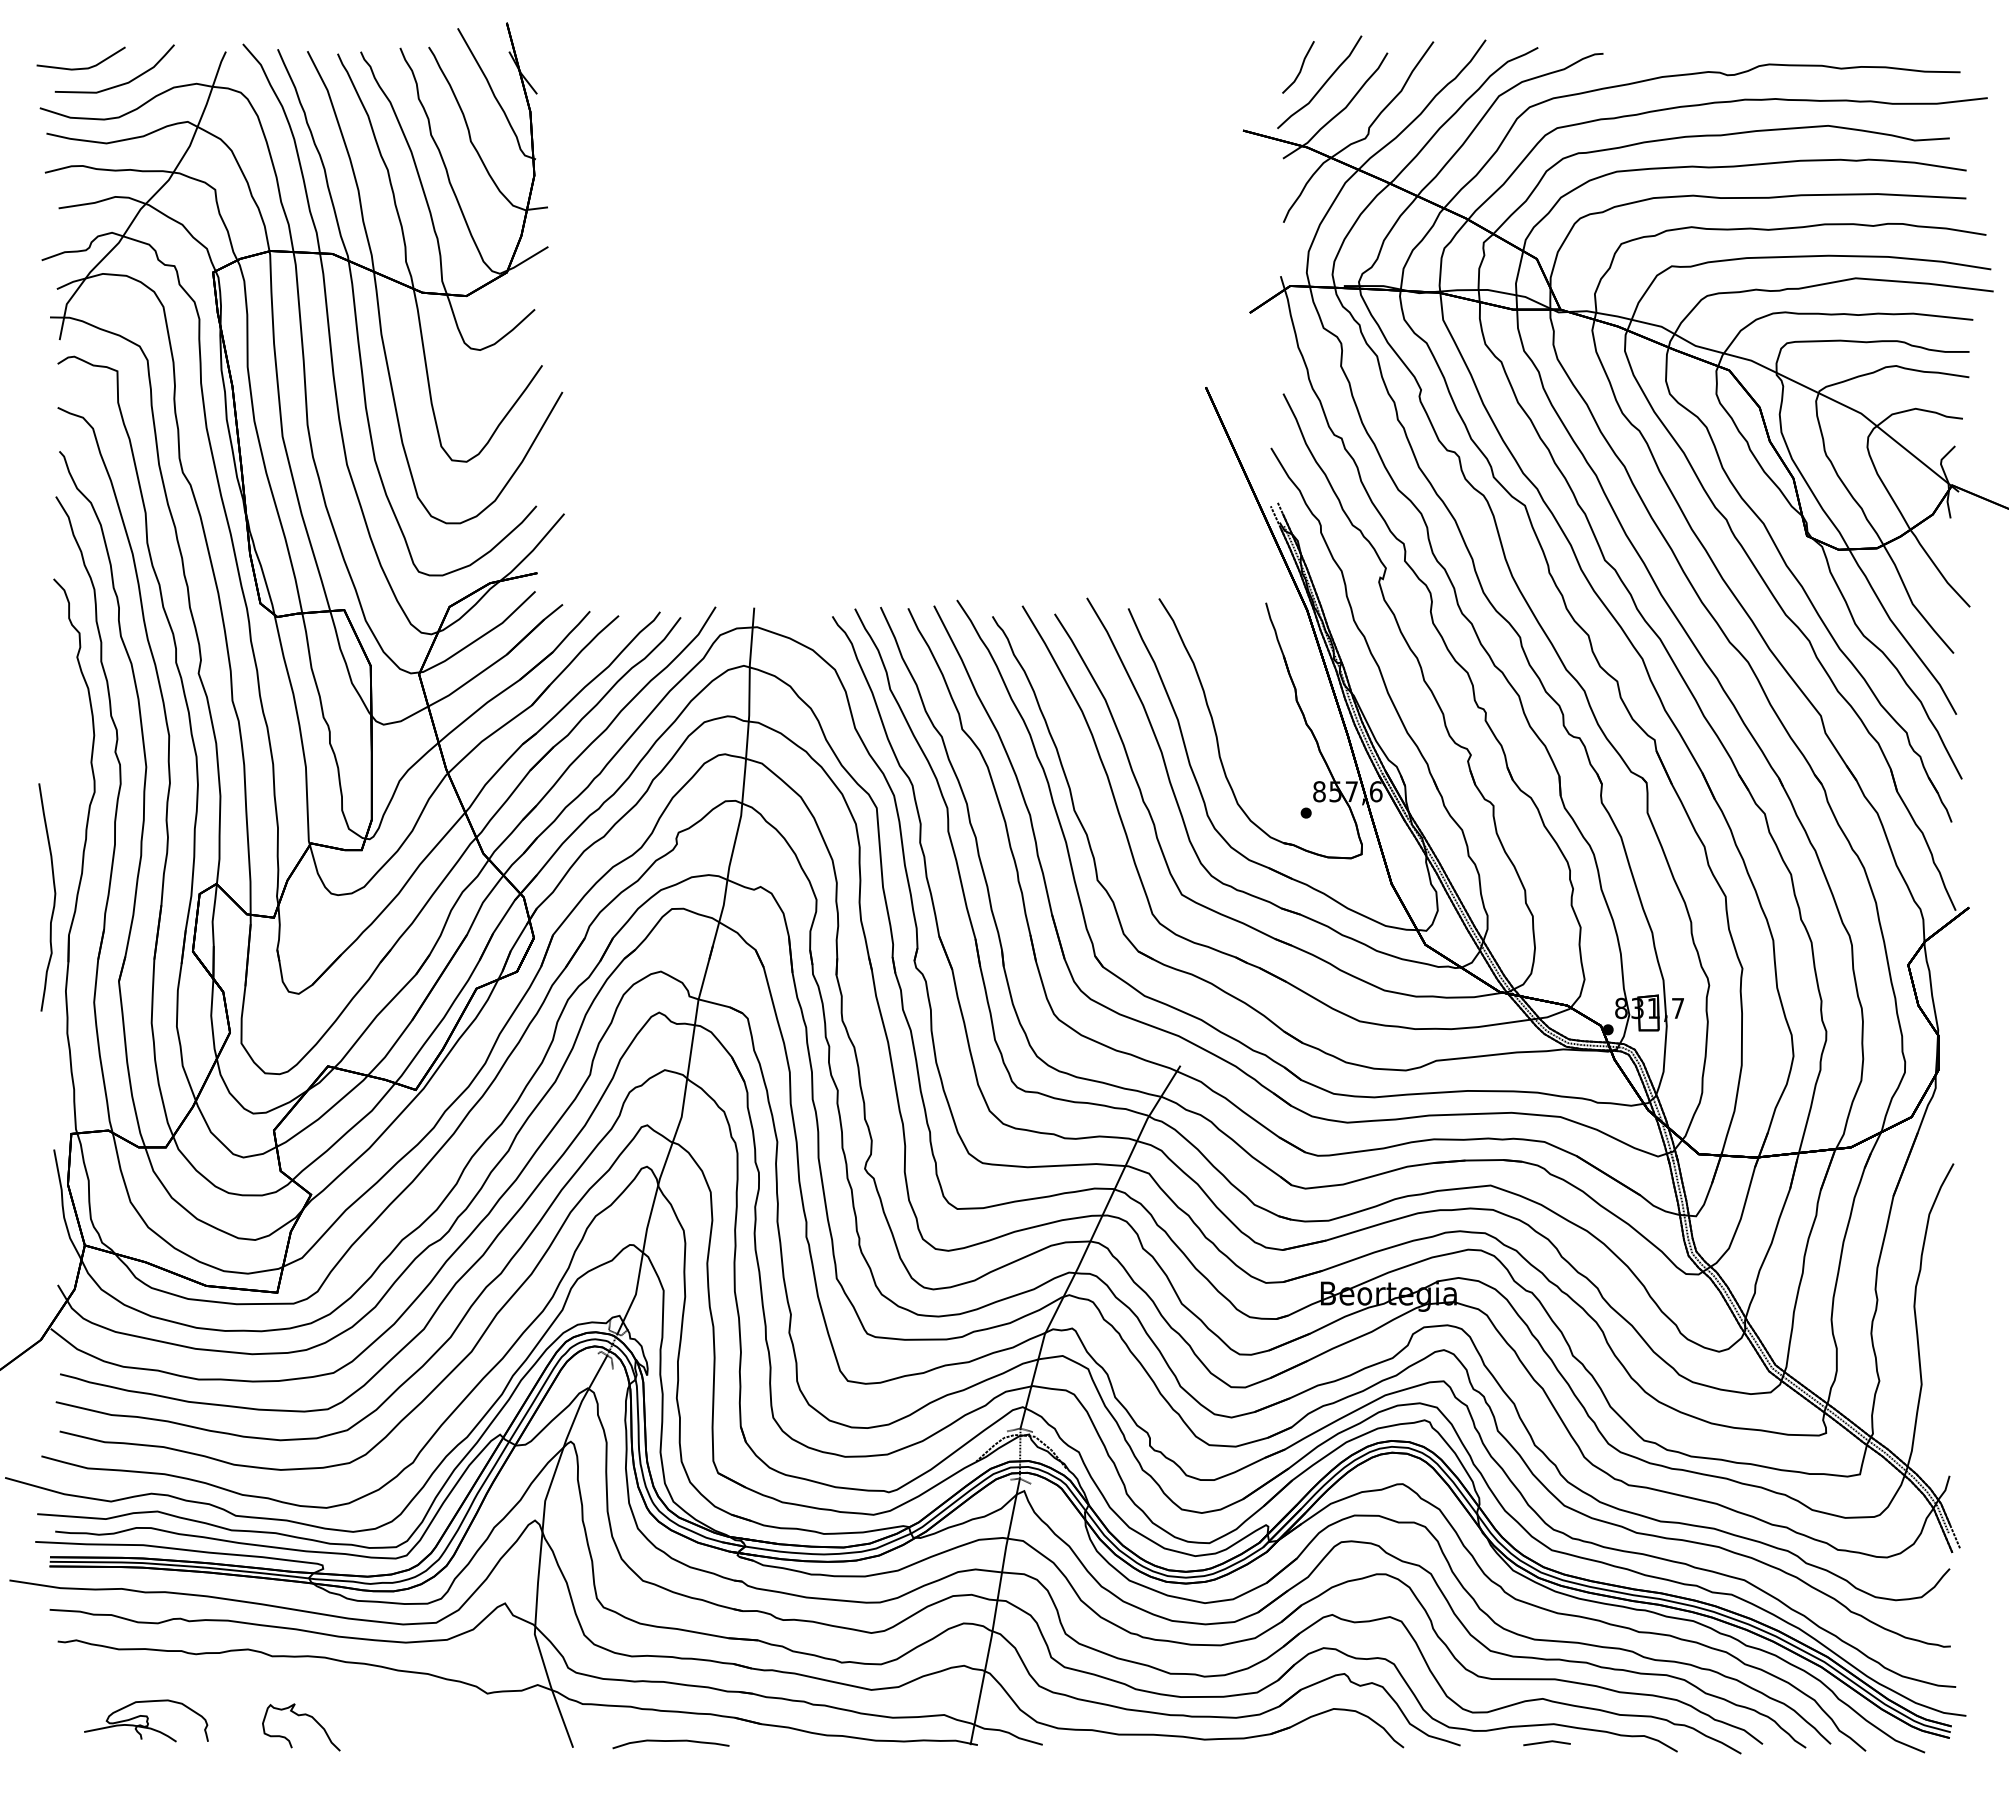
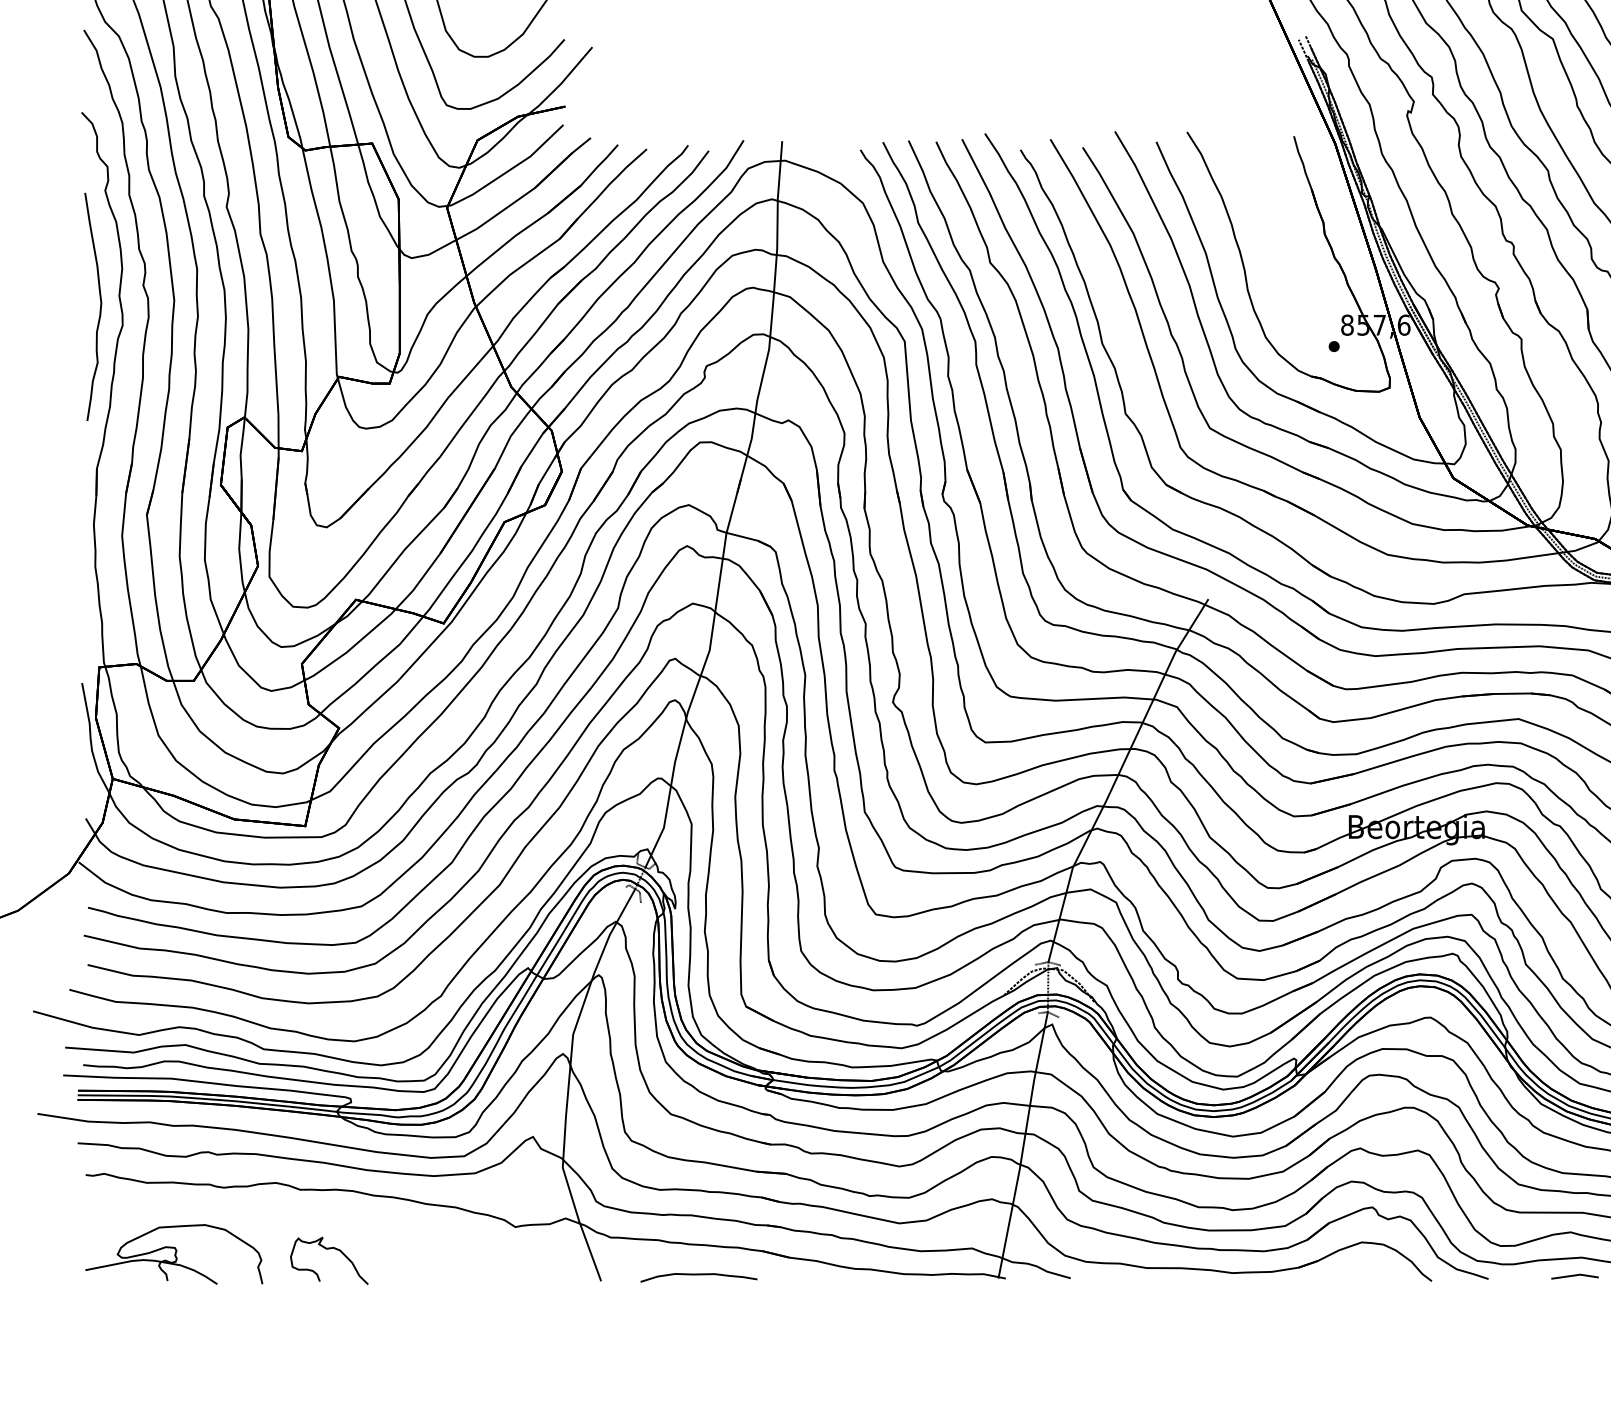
part: (53, 900) -> (99, 309), moved
part: (146, 1720) -> (174, 1253), size x1.43

